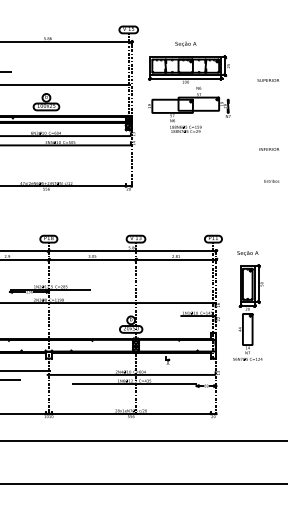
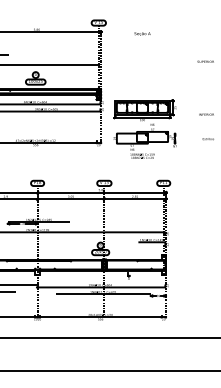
part: (188, 93) -> (144, 128), moved
part: (248, 305) -> (190, 234), removed

